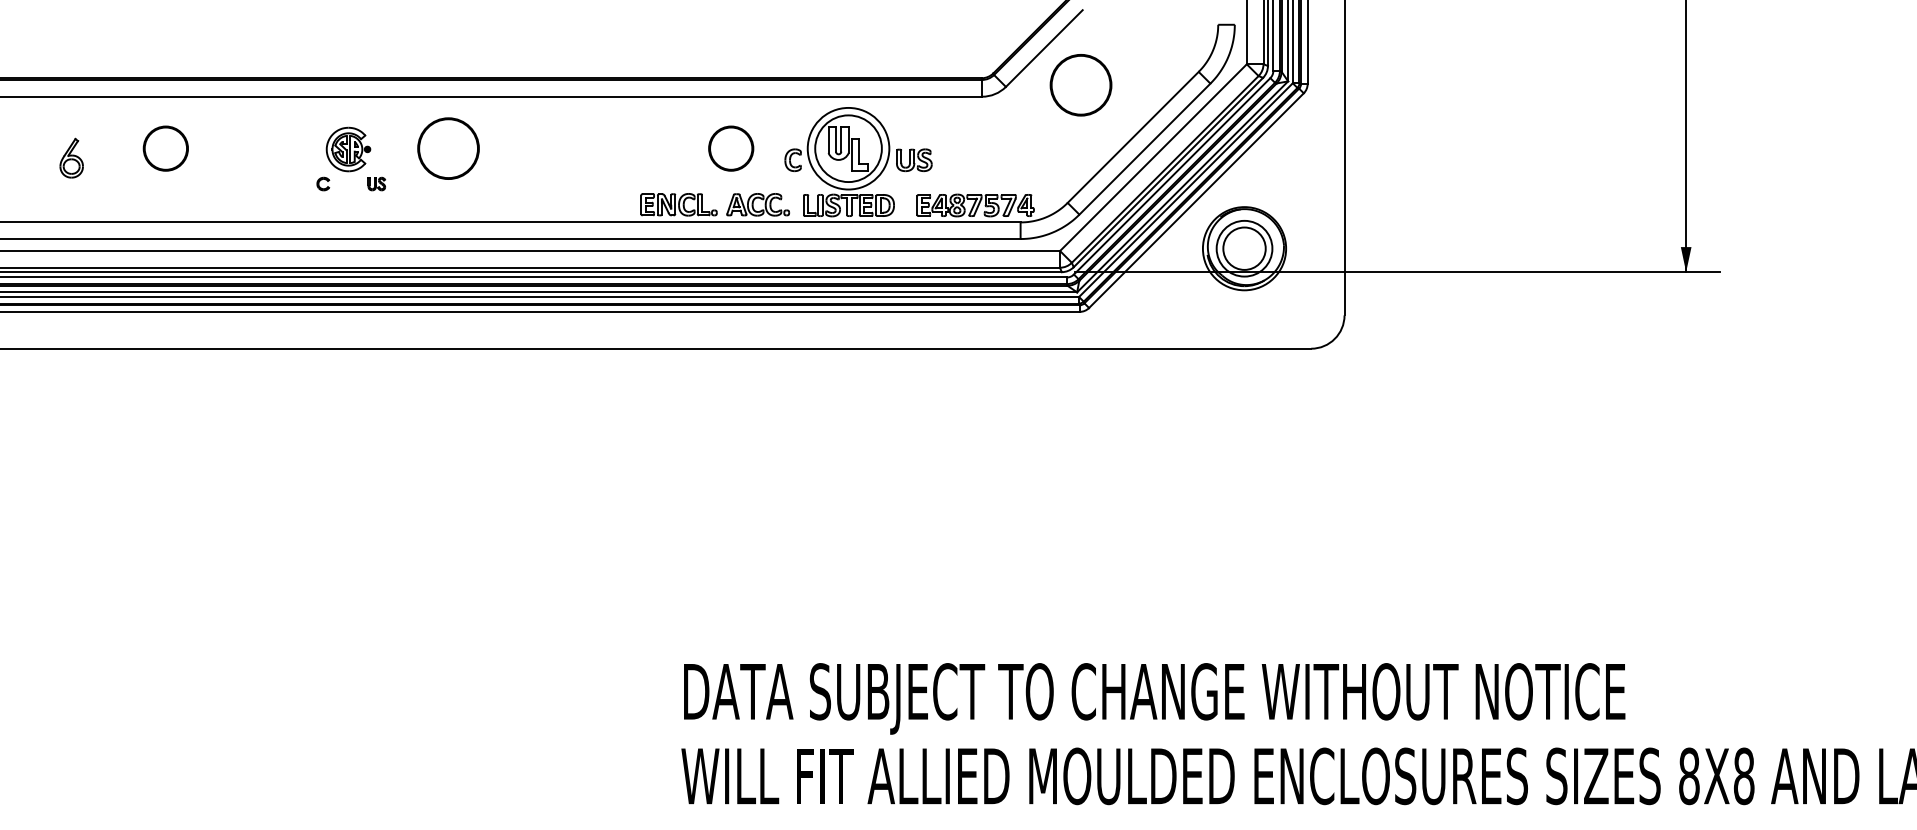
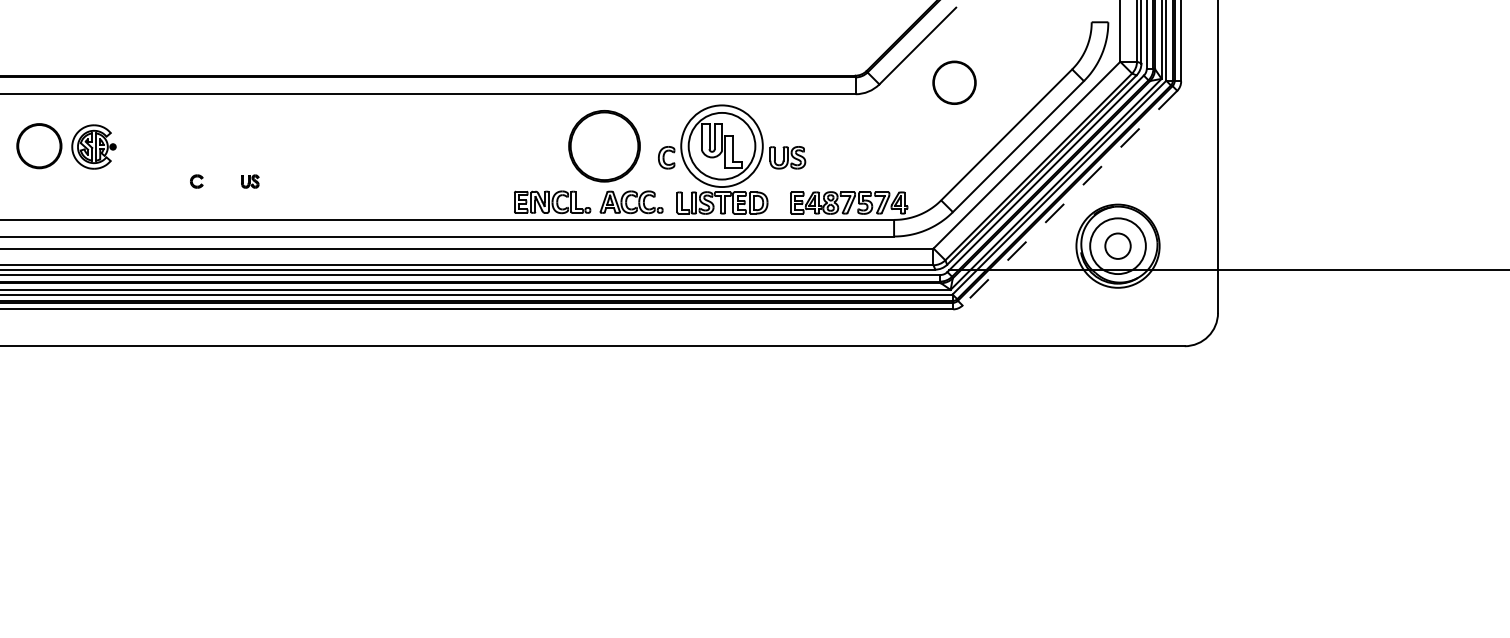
part: (1080, 85) -> (953, 83), size x0.7
circle: (448, 148) -> (321, 146), removed
circle: (731, 148) -> (604, 146), size x1.6
part: (348, 149) -> (93, 147), moved
line: (1196, 200) -> (1069, 198), solid -> dashed
circle: (1244, 248) -> (1117, 246), size x0.6

